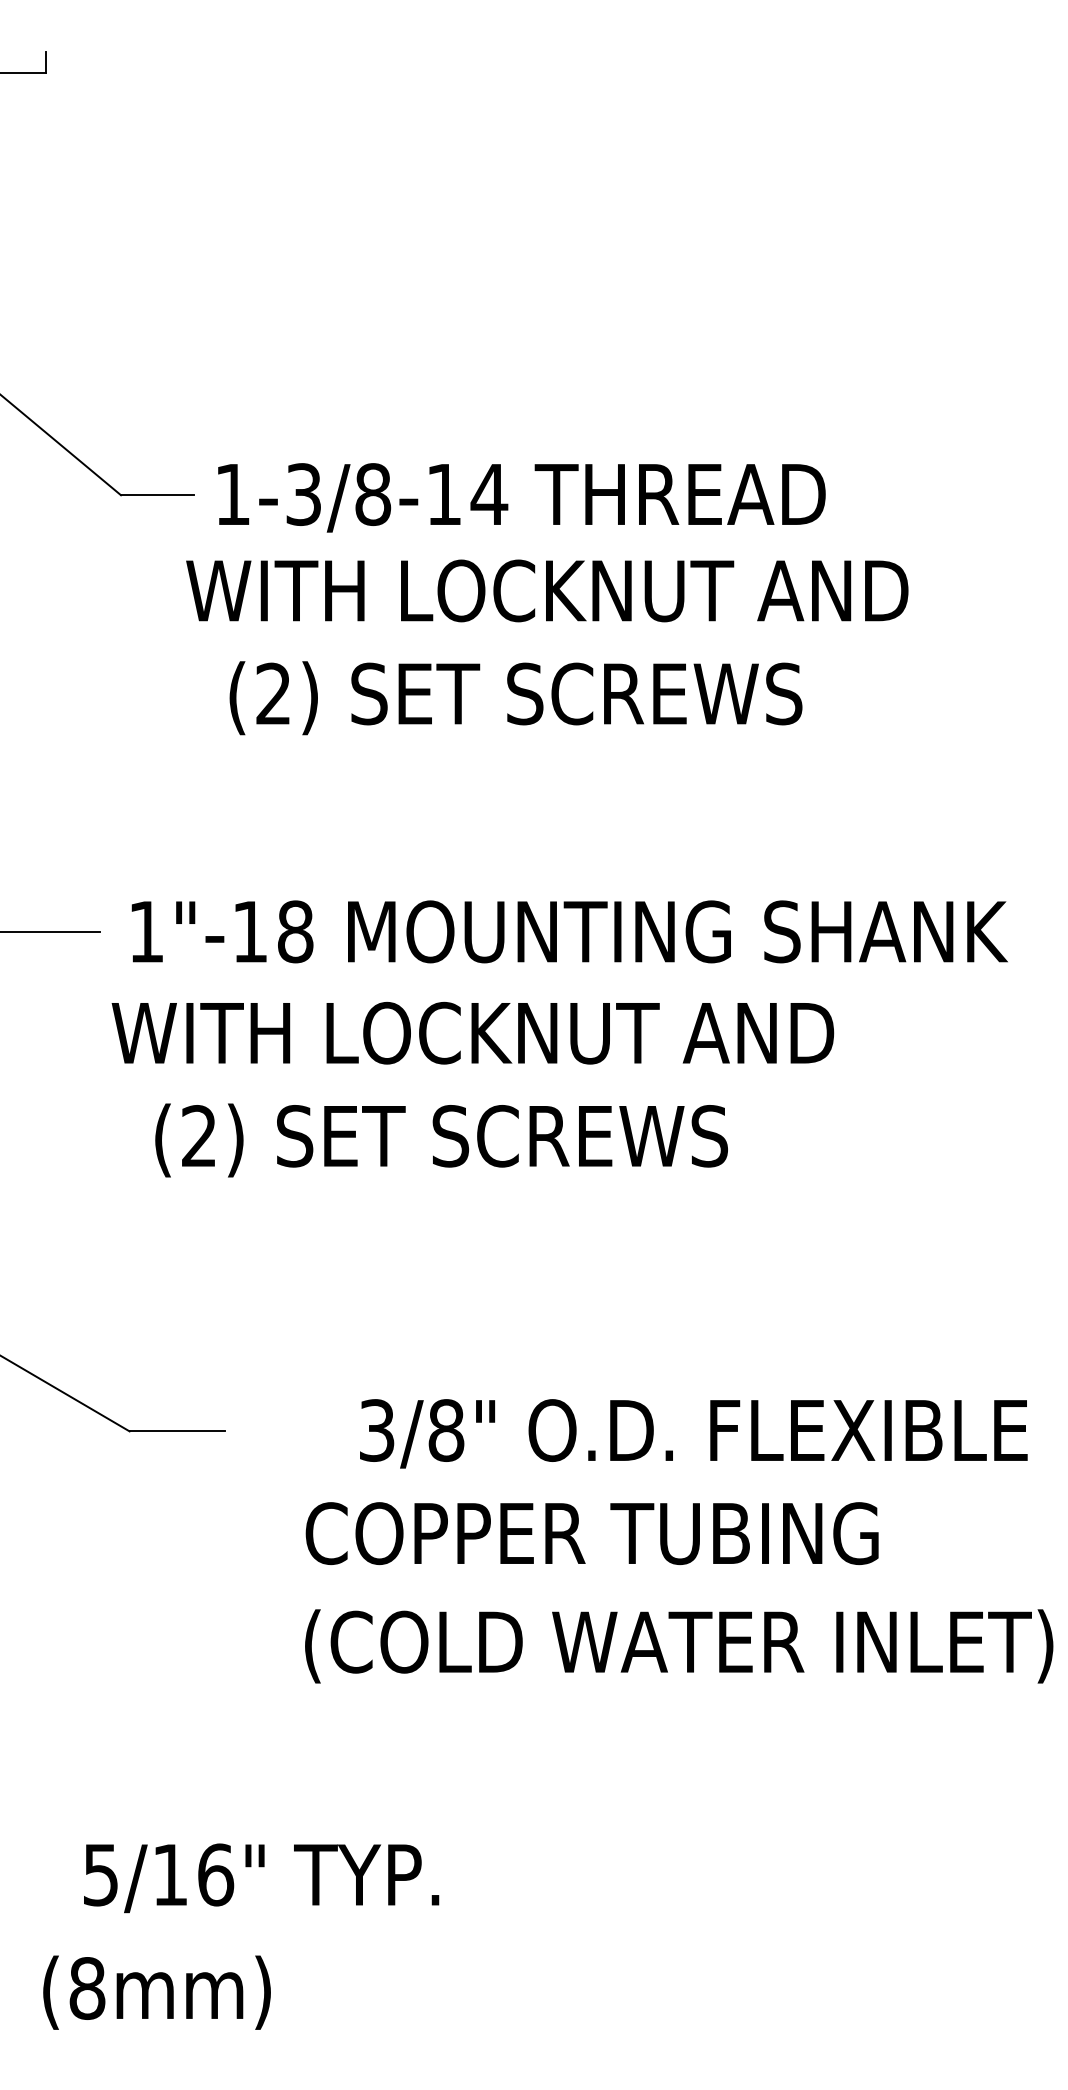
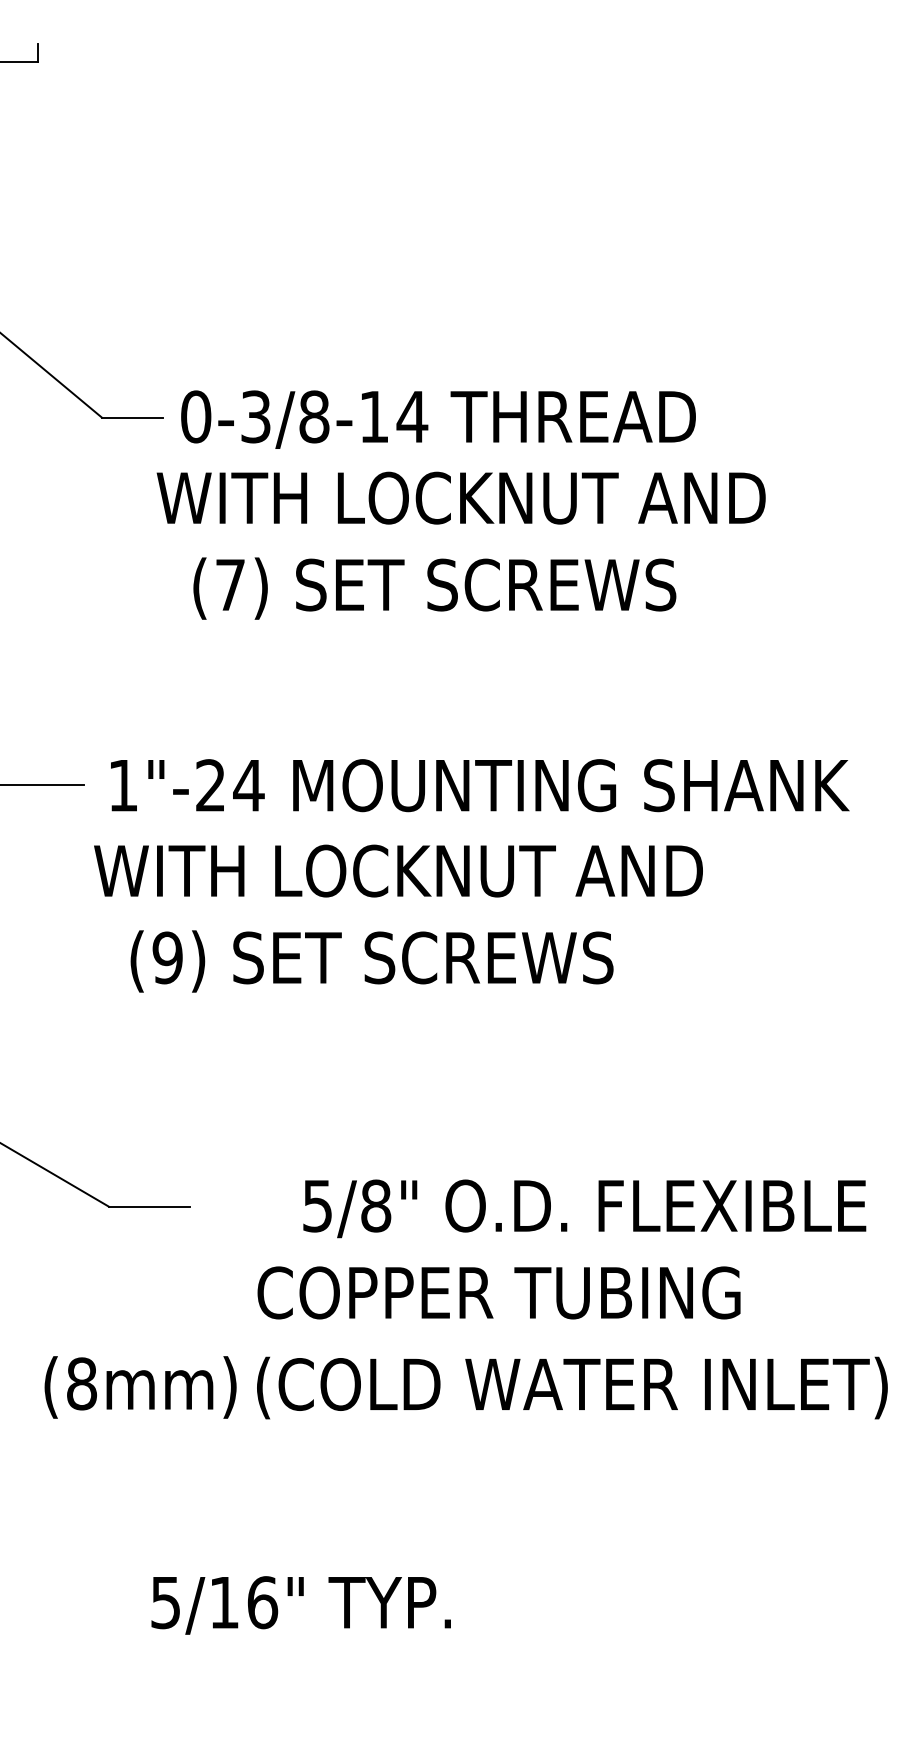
text: (232, 494) -> (195, 416), 1-3/8-14 -> 0-3/8-14
text: (273, 693) -> (230, 584), (2) -> (7)
text: (273, 931) -> (230, 785), 1"-18 -> 1"-24
text: (198, 1136) -> (167, 958), (2) -> (9)
text: (377, 1430) -> (318, 1206), 3/8" -> 5/8"
text: (261, 1878) -> (301, 1605), moved
text: (156, 1992) -> (140, 1387), moved

